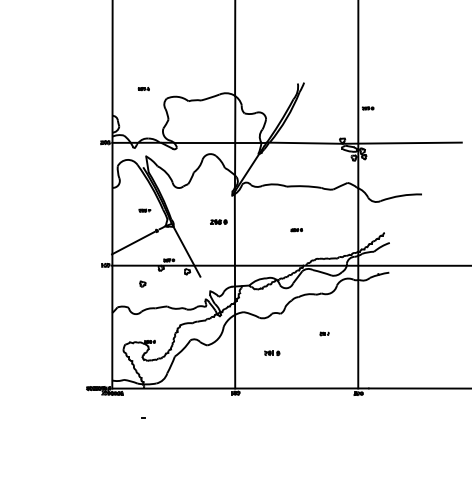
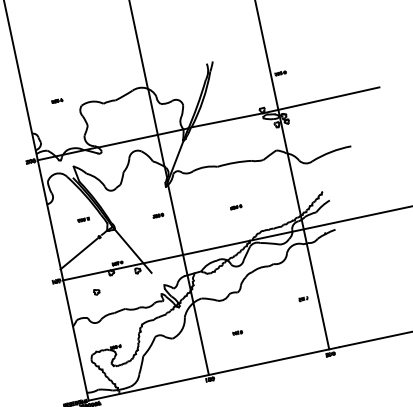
part: (218, 222) -> (158, 216), size x0.62
part: (324, 333) -> (303, 298), moved
part: (271, 353) -> (237, 333), size x0.62

